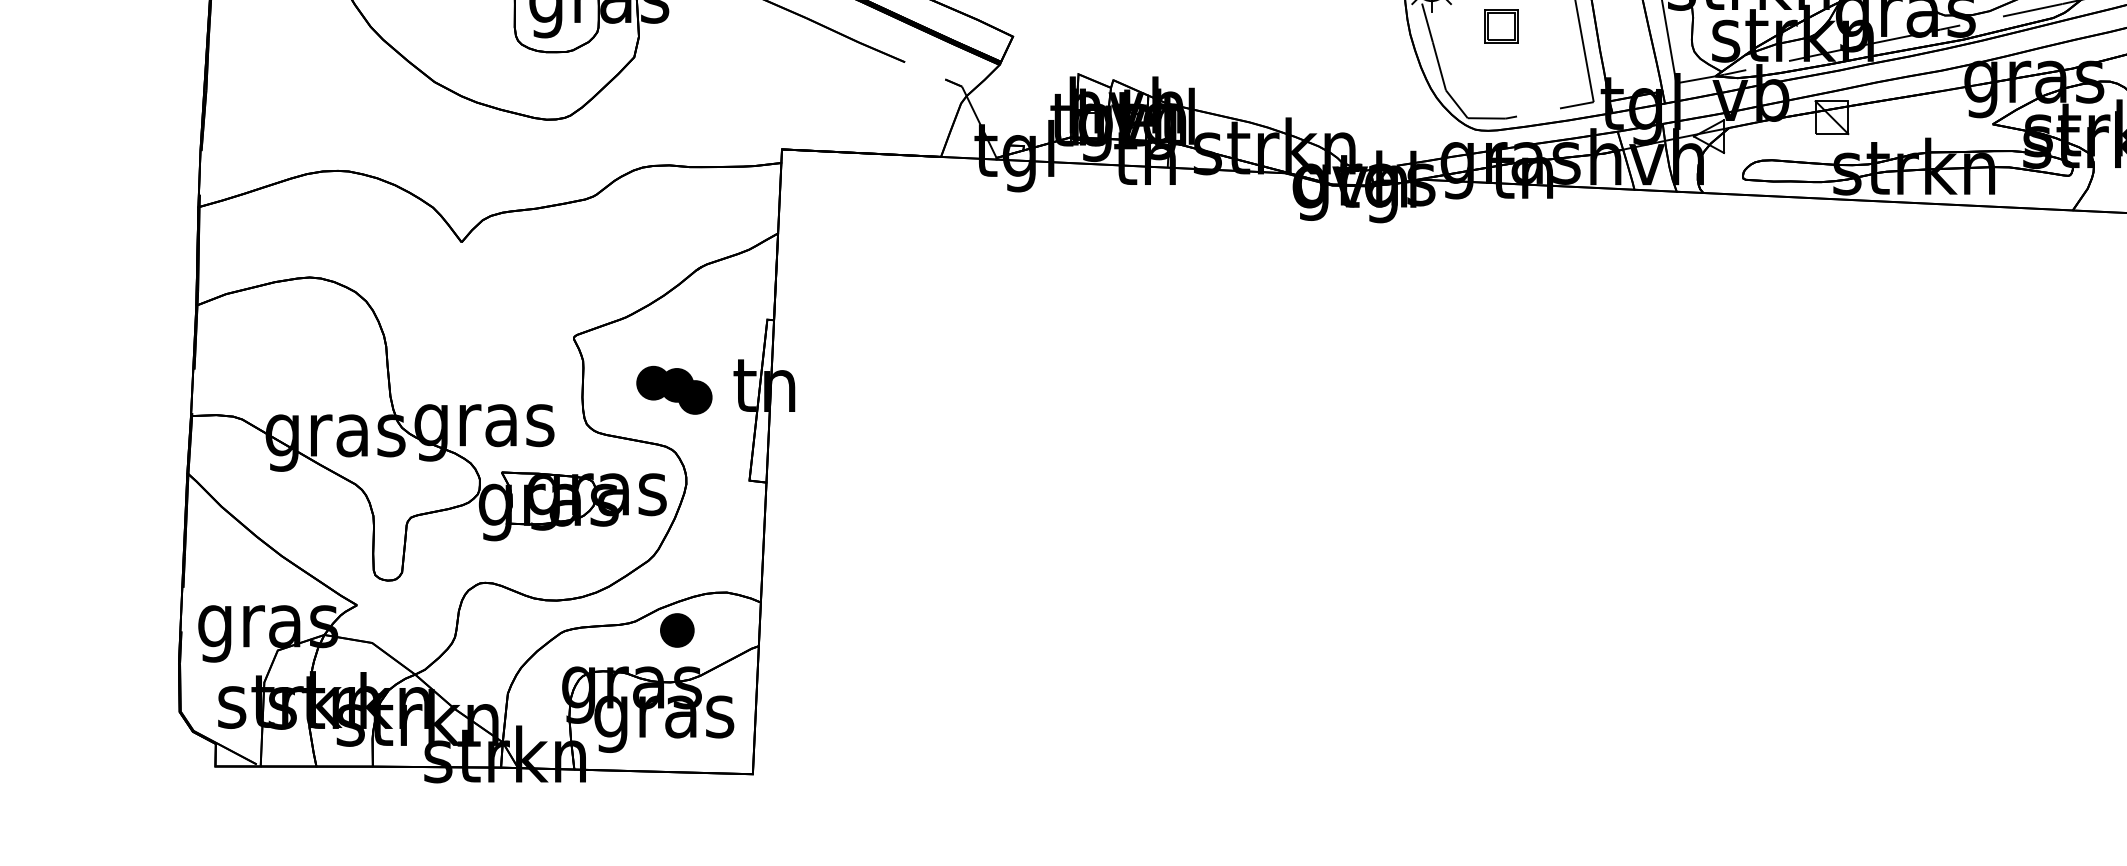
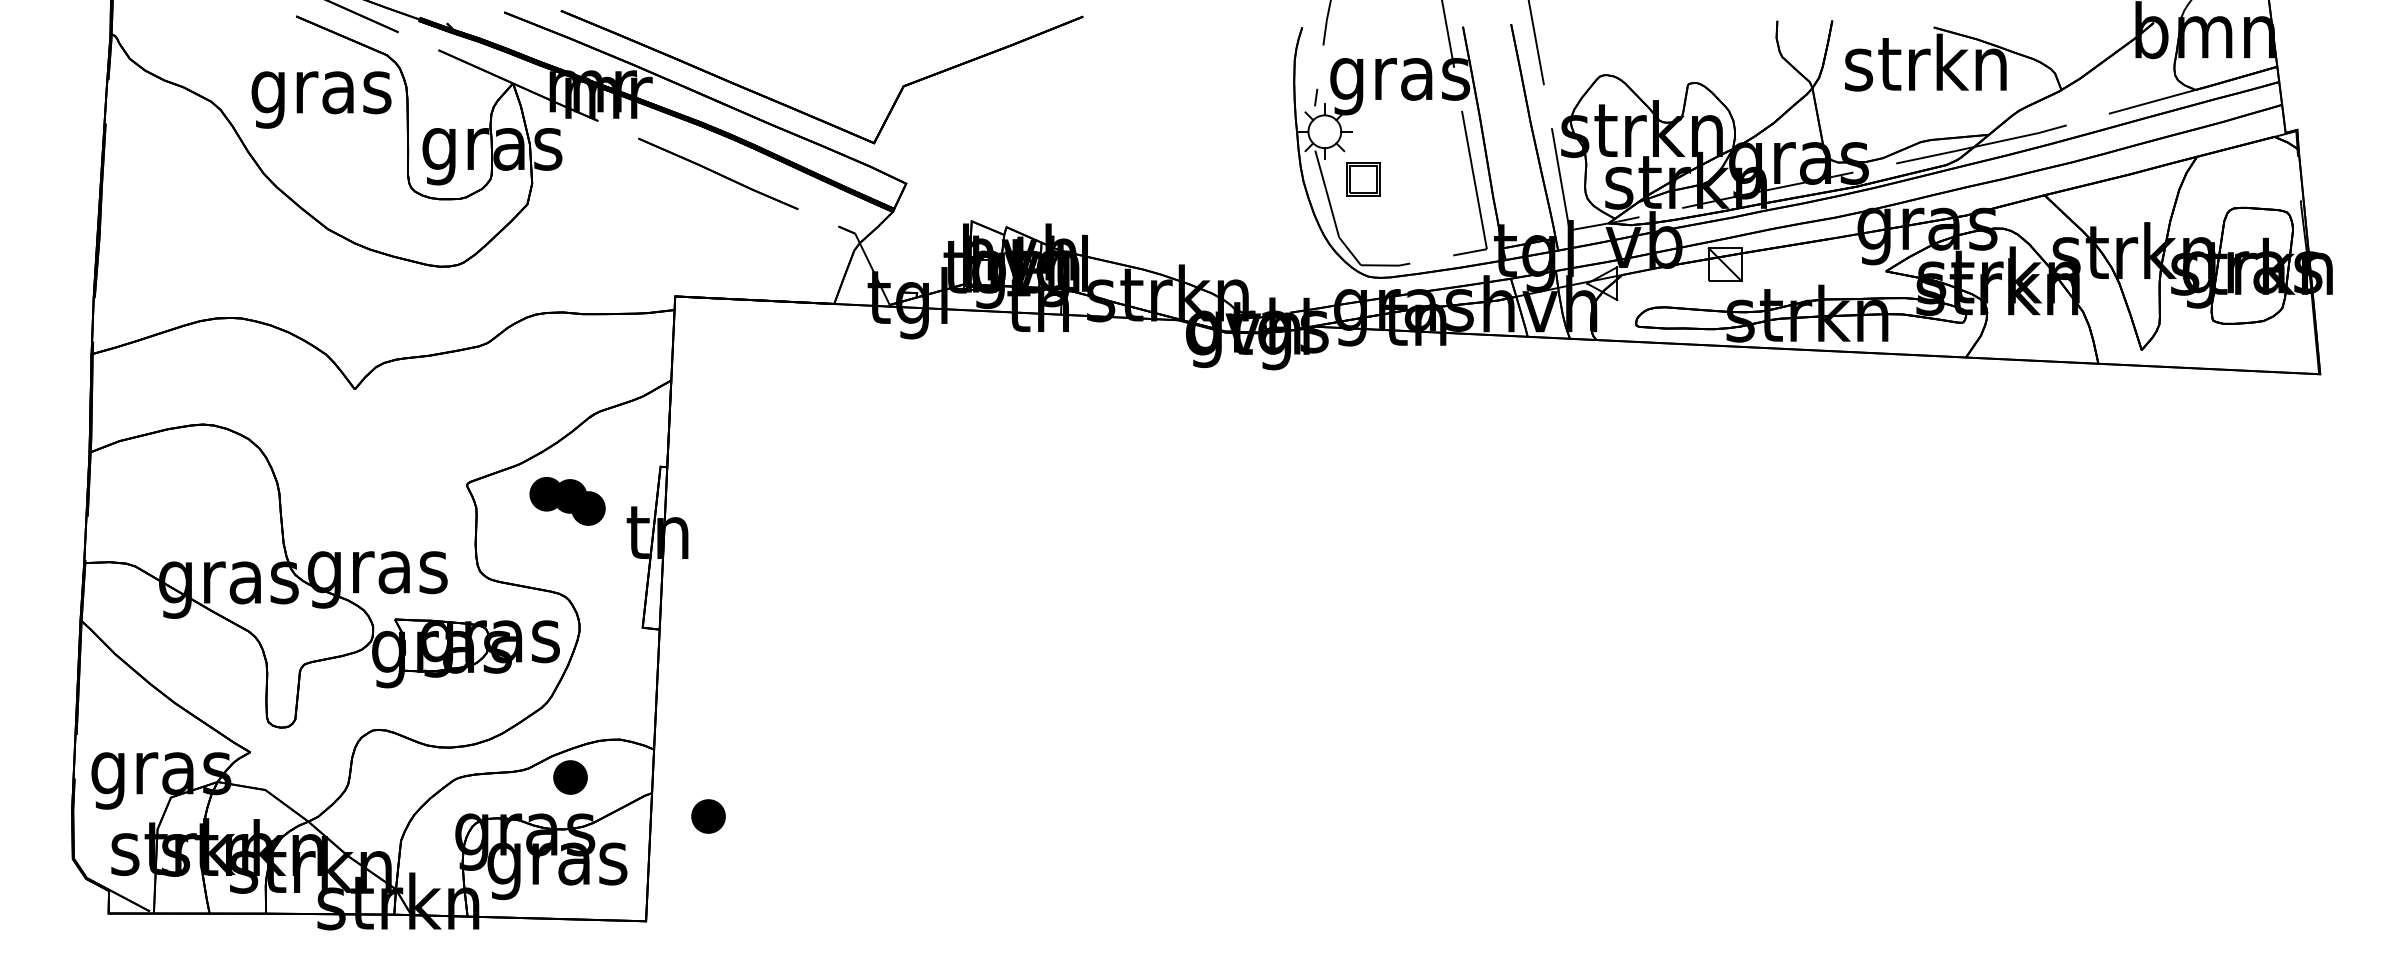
part: (1501, 26) -> (1363, 179), moved
part: (674, 390) -> (567, 501), moved
part: (815, 669) -> (708, 816), added

